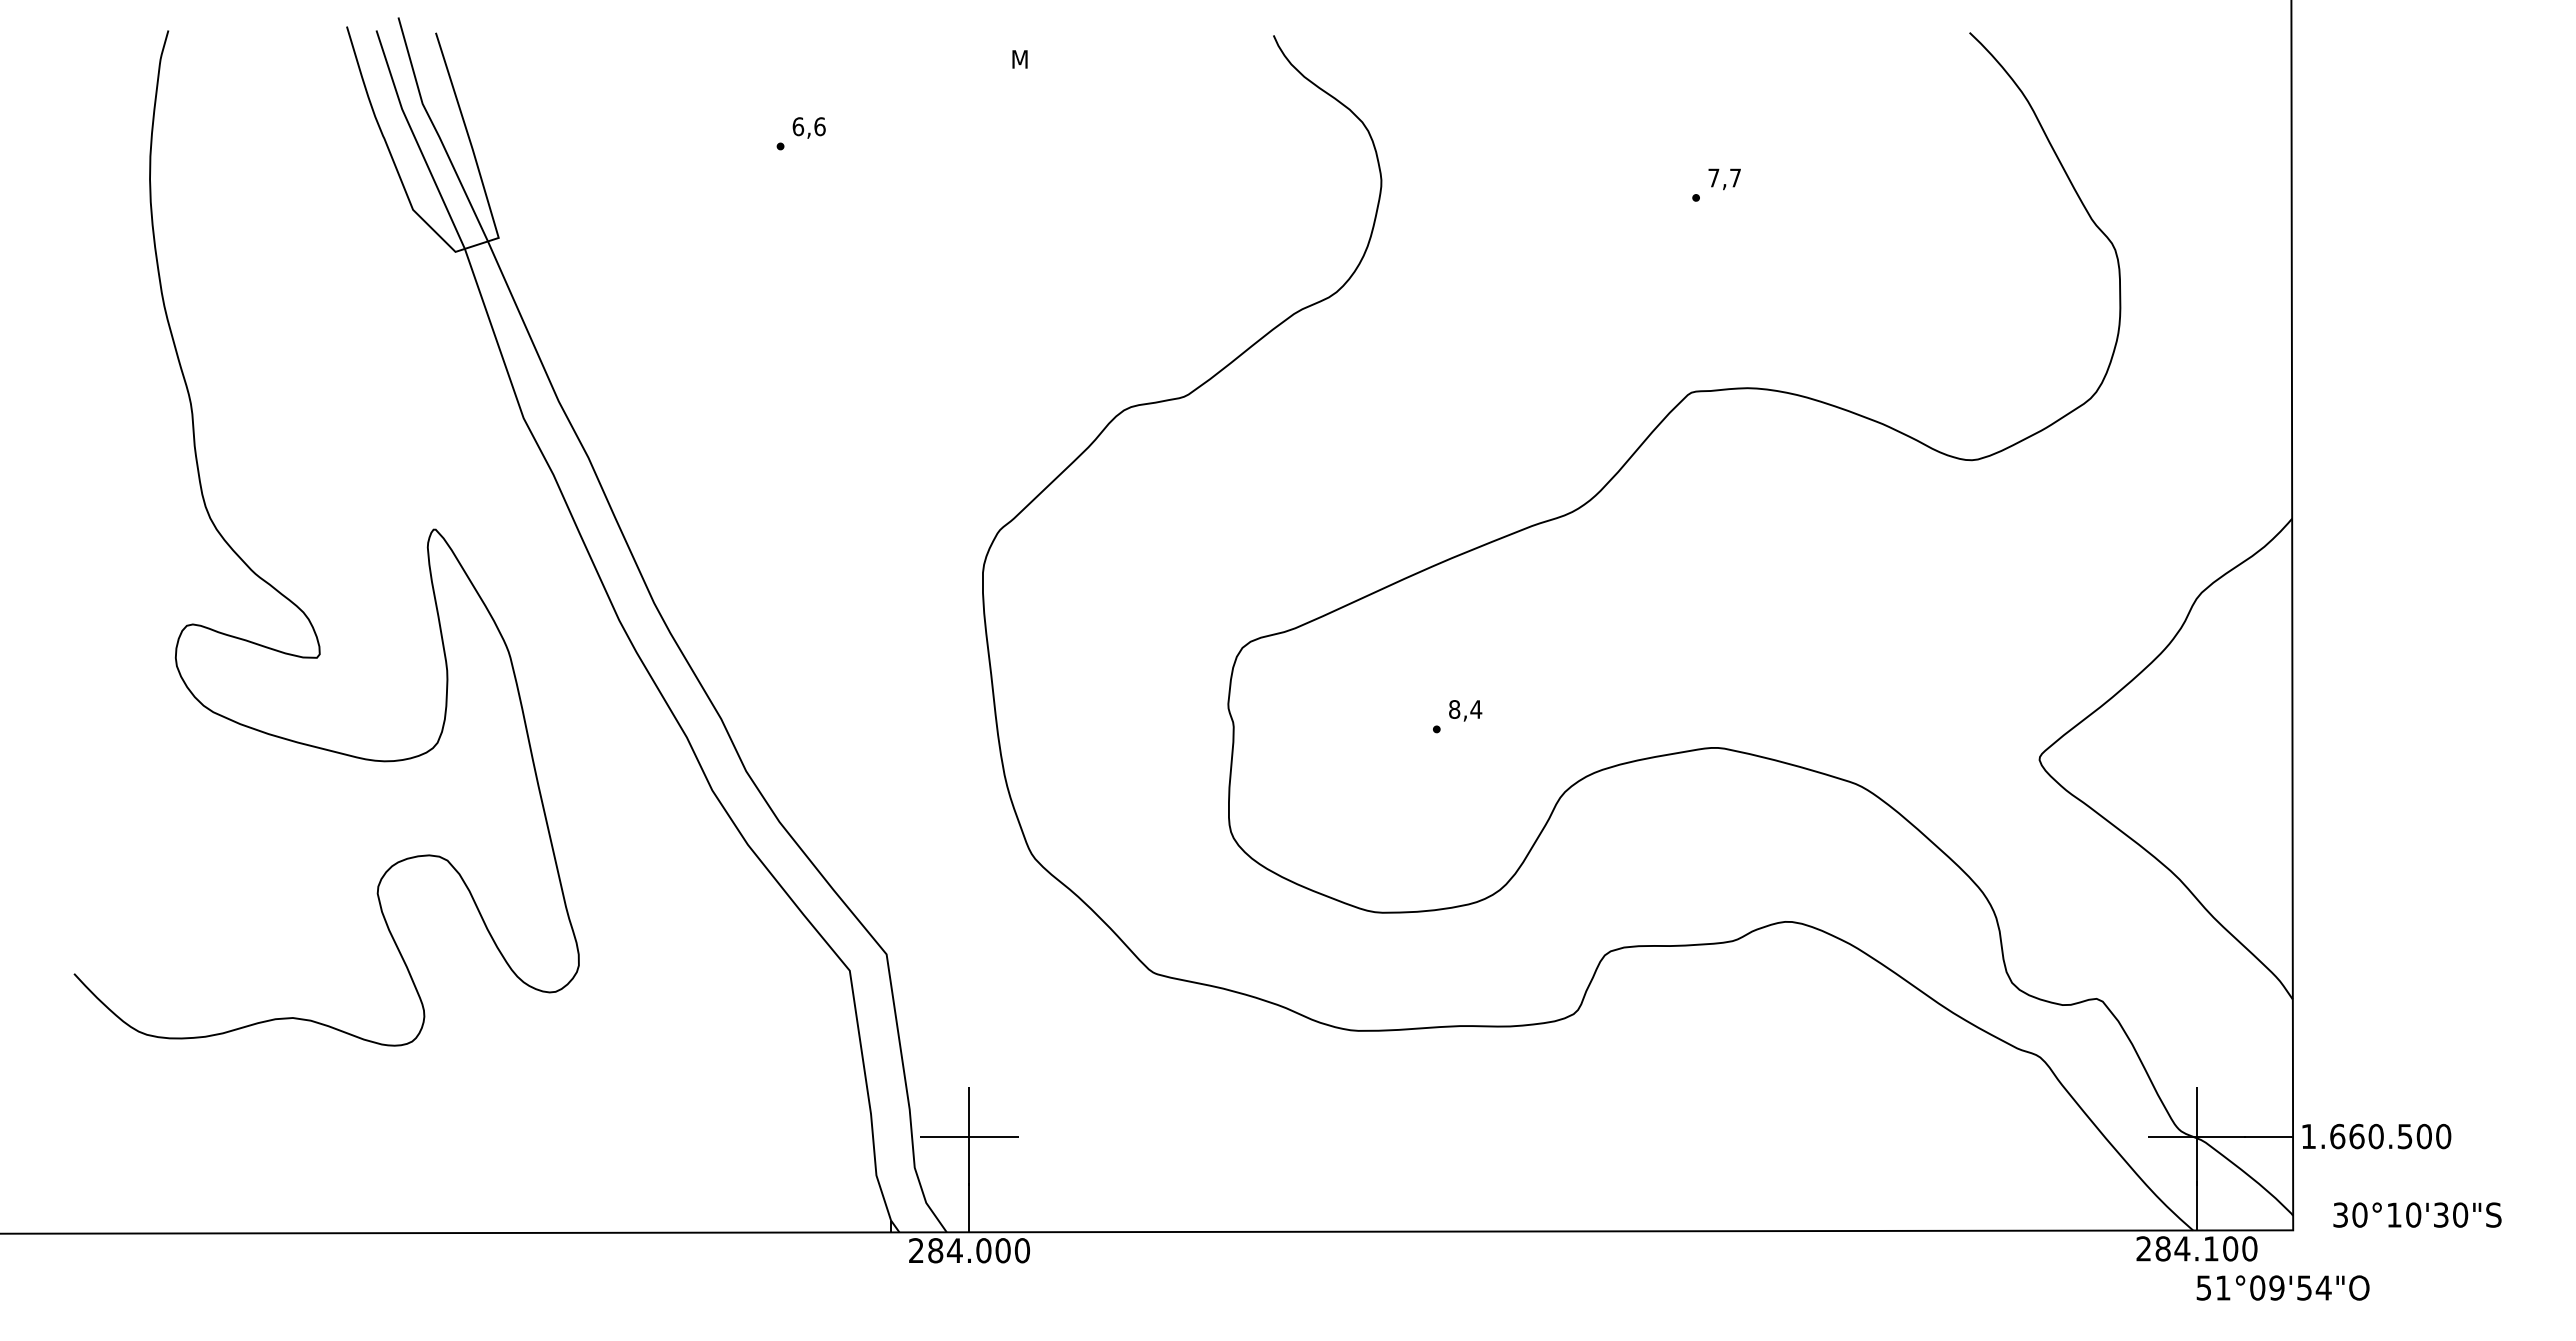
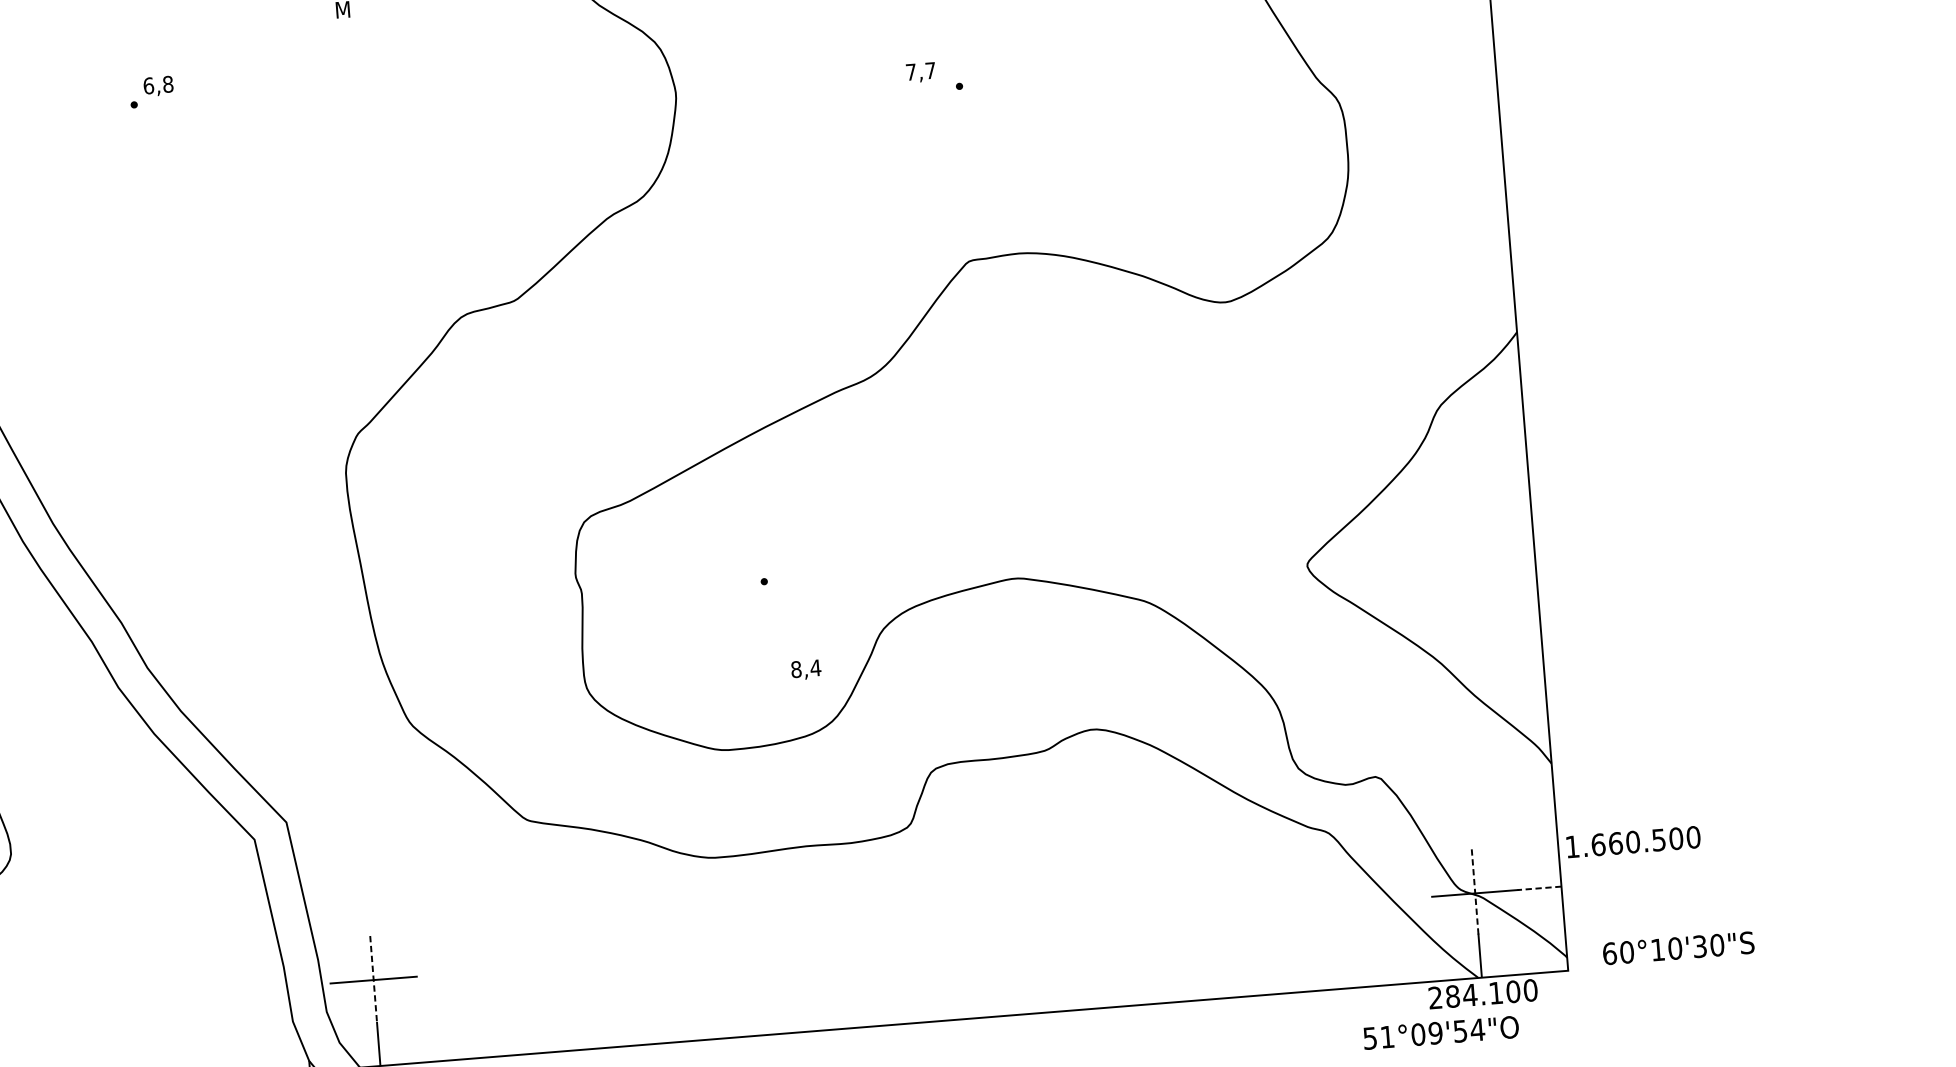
text: (819, 126) -> (167, 84), 6,6 -> 6,8
text: (1724, 179) -> (920, 72), moved
text: (1465, 710) -> (806, 669), moved
line: (2268, 1136) -> (1539, 888), solid -> dashed
text: (2376, 1136) -> (1633, 842), moved
line: (969, 1137) -> (373, 980), solid -> dashed
line: (2196, 1137) -> (1474, 894), solid -> dashed
text: (2340, 1214) -> (1609, 953), 30°10'30"S -> 60°10'30"S
text: (2282, 1287) -> (1440, 1032), moved

